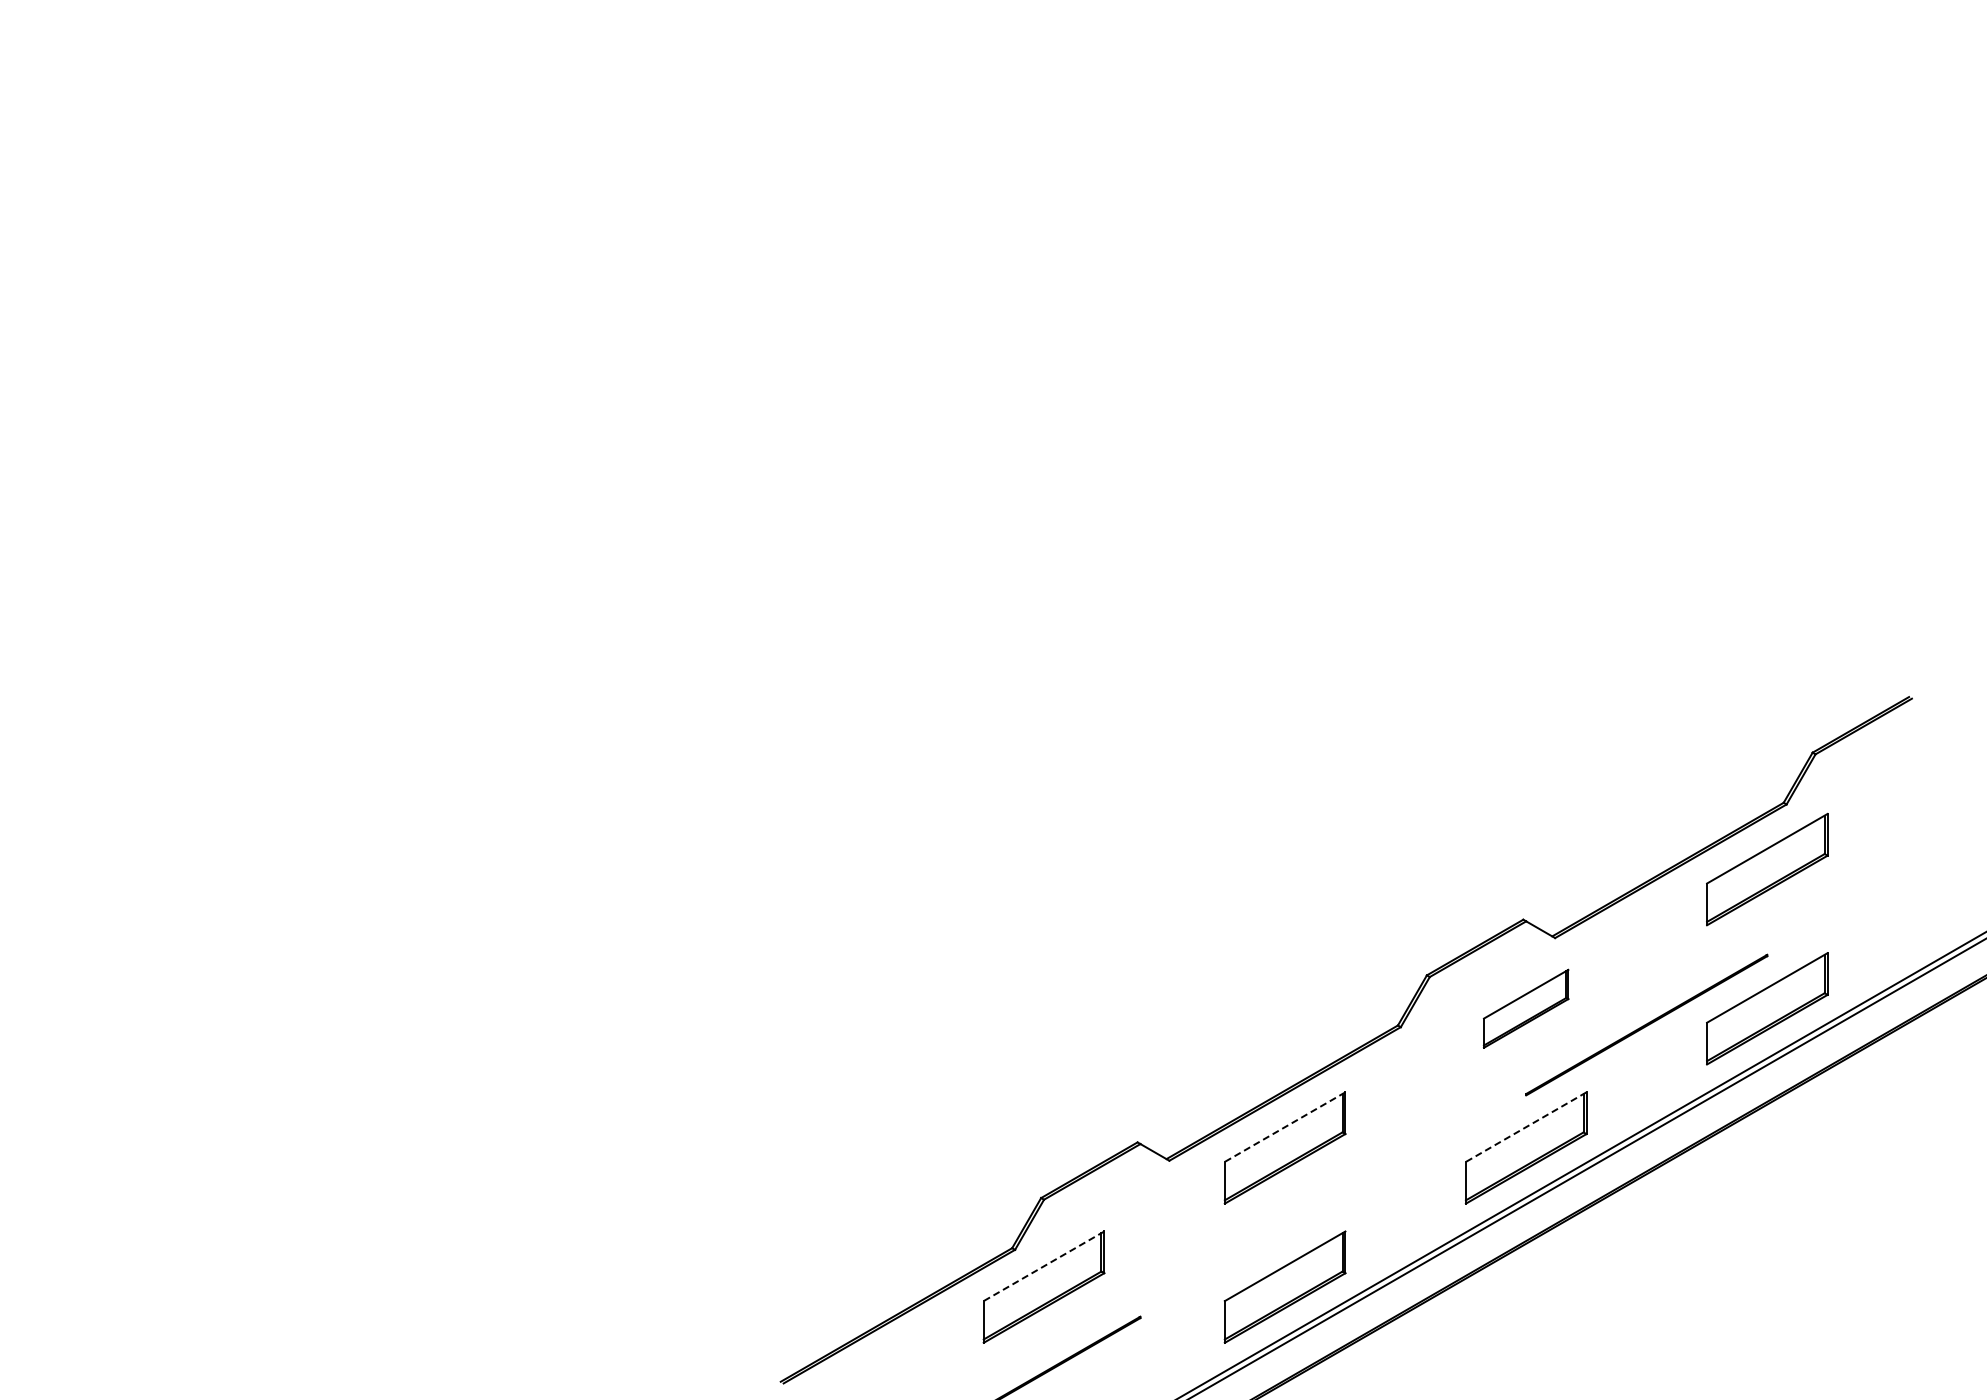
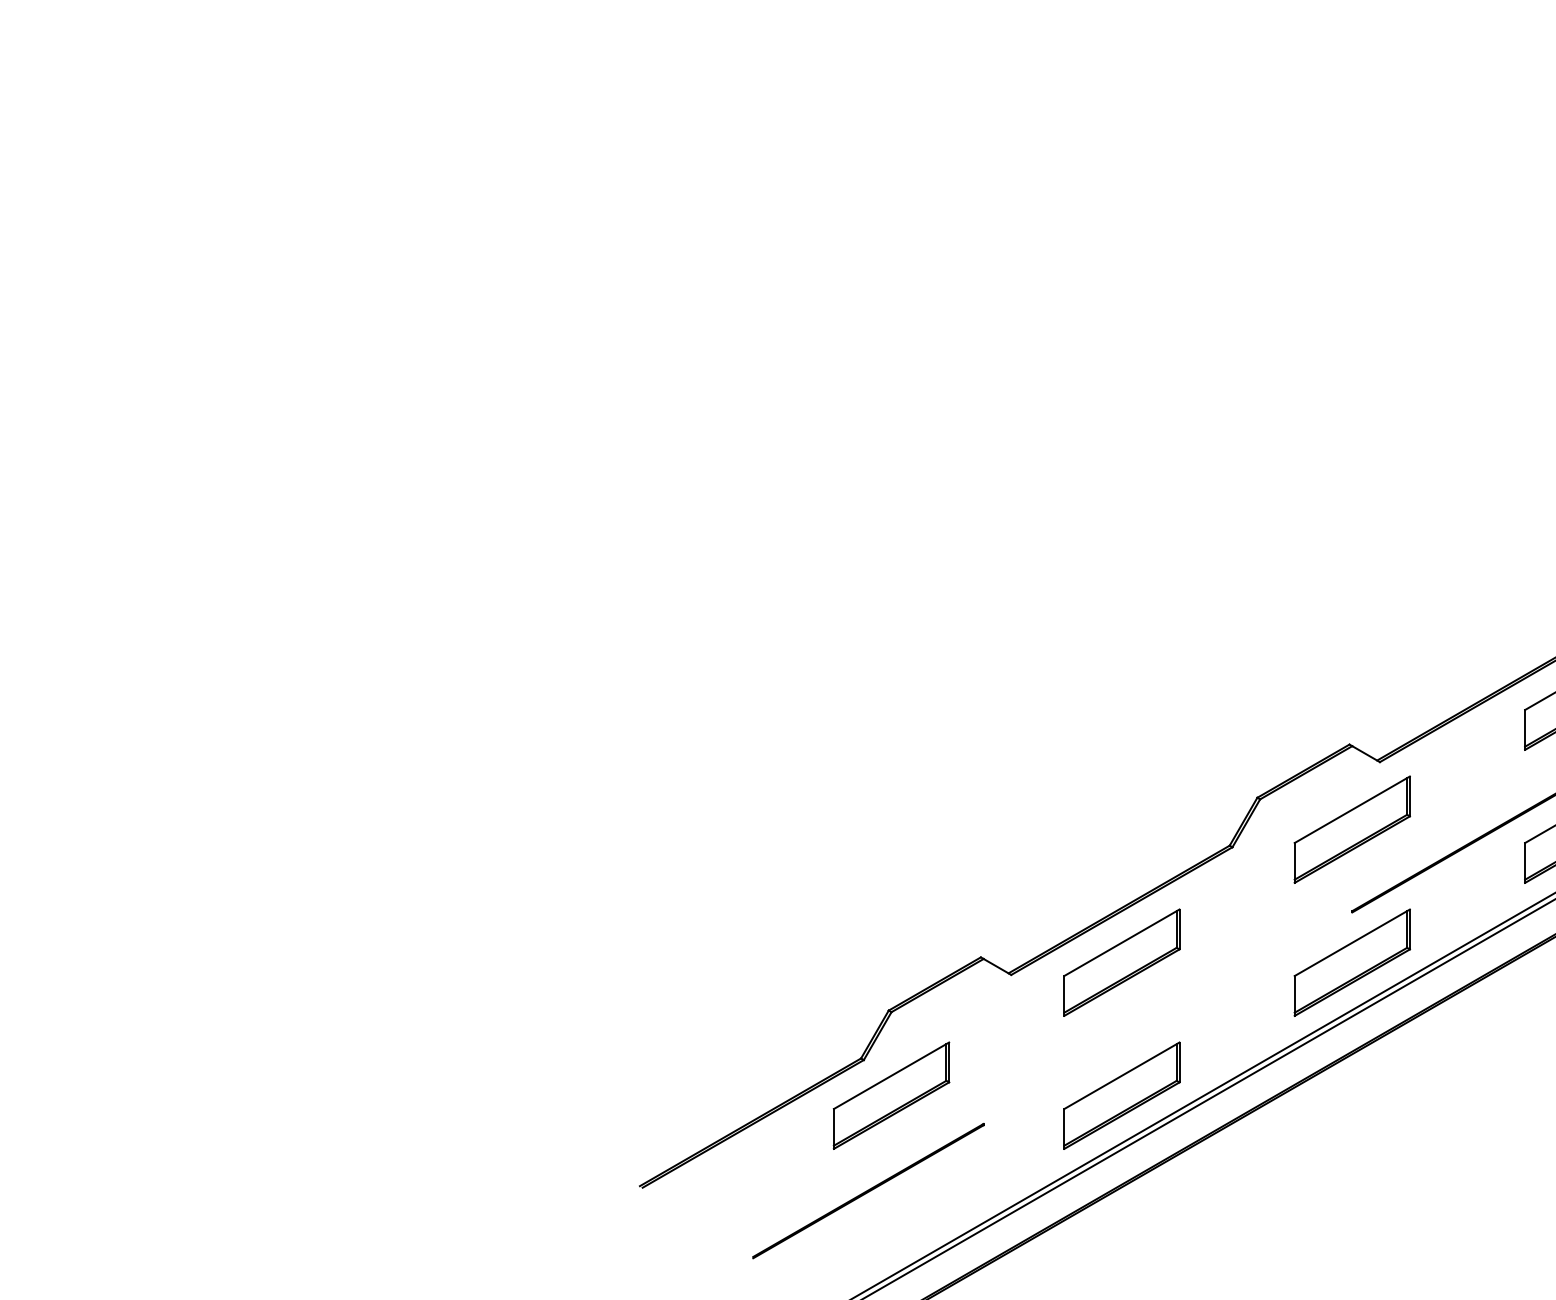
part: (1525, 1008) -> (1351, 829), size x1.43
line: (1285, 1127) -> (1122, 943), dashed -> solid
line: (1526, 1127) -> (1352, 943), dashed -> solid
line: (1044, 1266) -> (891, 1075), dashed -> solid

